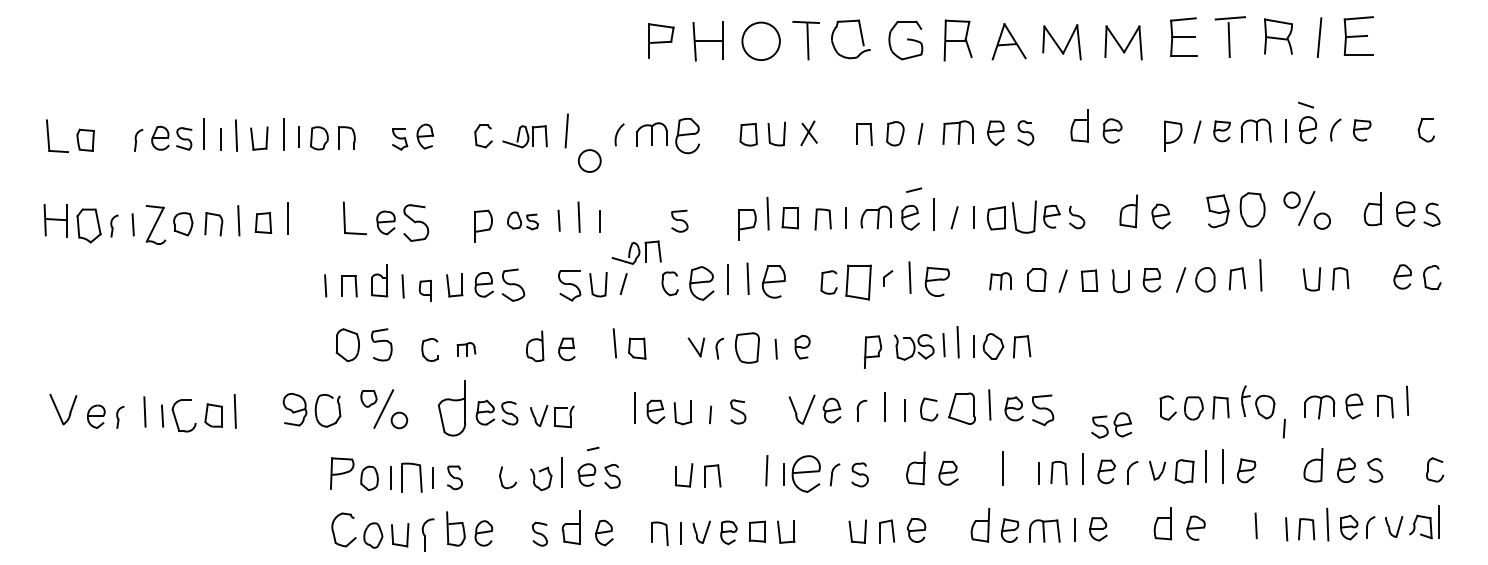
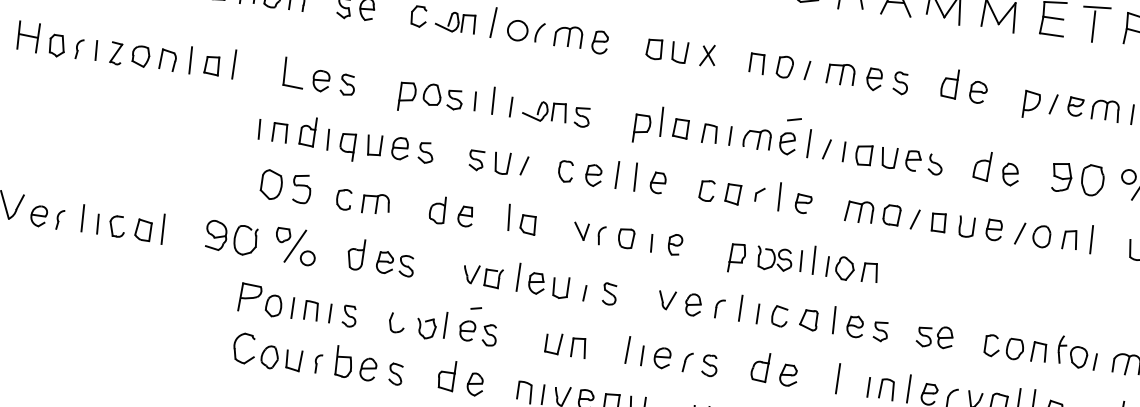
part: (687, 135) -> (600, 42), size x0.71
circle: (589, 160) -> (517, 30), moved
part: (1024, 217) -> (889, 158), size x0.71
part: (522, 220) -> (442, 96), size x1.43
part: (415, 222) -> (347, 84), size x0.62
part: (155, 224) -> (116, 53), size x0.62
part: (89, 225) -> (57, 45), size x0.71
part: (636, 252) -> (544, 111), moved
part: (1000, 280) -> (859, 210), size x1.43
part: (773, 281) -> (657, 182), size x0.71
part: (857, 281) -> (732, 193), size x0.62
part: (937, 281) -> (803, 203), size x0.71
part: (701, 283) -> (593, 175), size x0.71
part: (512, 285) -> (425, 152), size x0.71
part: (569, 285) -> (476, 160), size x0.71
part: (424, 290) -> (346, 146), size x1.43
part: (747, 347) -> (626, 238), size x0.71
part: (466, 349) -> (376, 203), size x1.67
part: (451, 408) -> (355, 254), size x0.62
part: (961, 408) -> (808, 319), size x0.71
part: (801, 409) -> (666, 300), size x0.71
part: (1043, 409) -> (881, 331), size x0.71
part: (184, 415) -> (117, 226), size x0.71
part: (552, 416) -> (482, 276), moved
part: (1111, 425) -> (934, 336), moved
line: (1283, 428) -> (1094, 361), moved
part: (806, 474) -> (662, 358), size x0.62
part: (411, 477) -> (311, 310), size x0.71
part: (539, 533) -> (395, 373), moved
part: (427, 534) -> (318, 363), size x0.62

